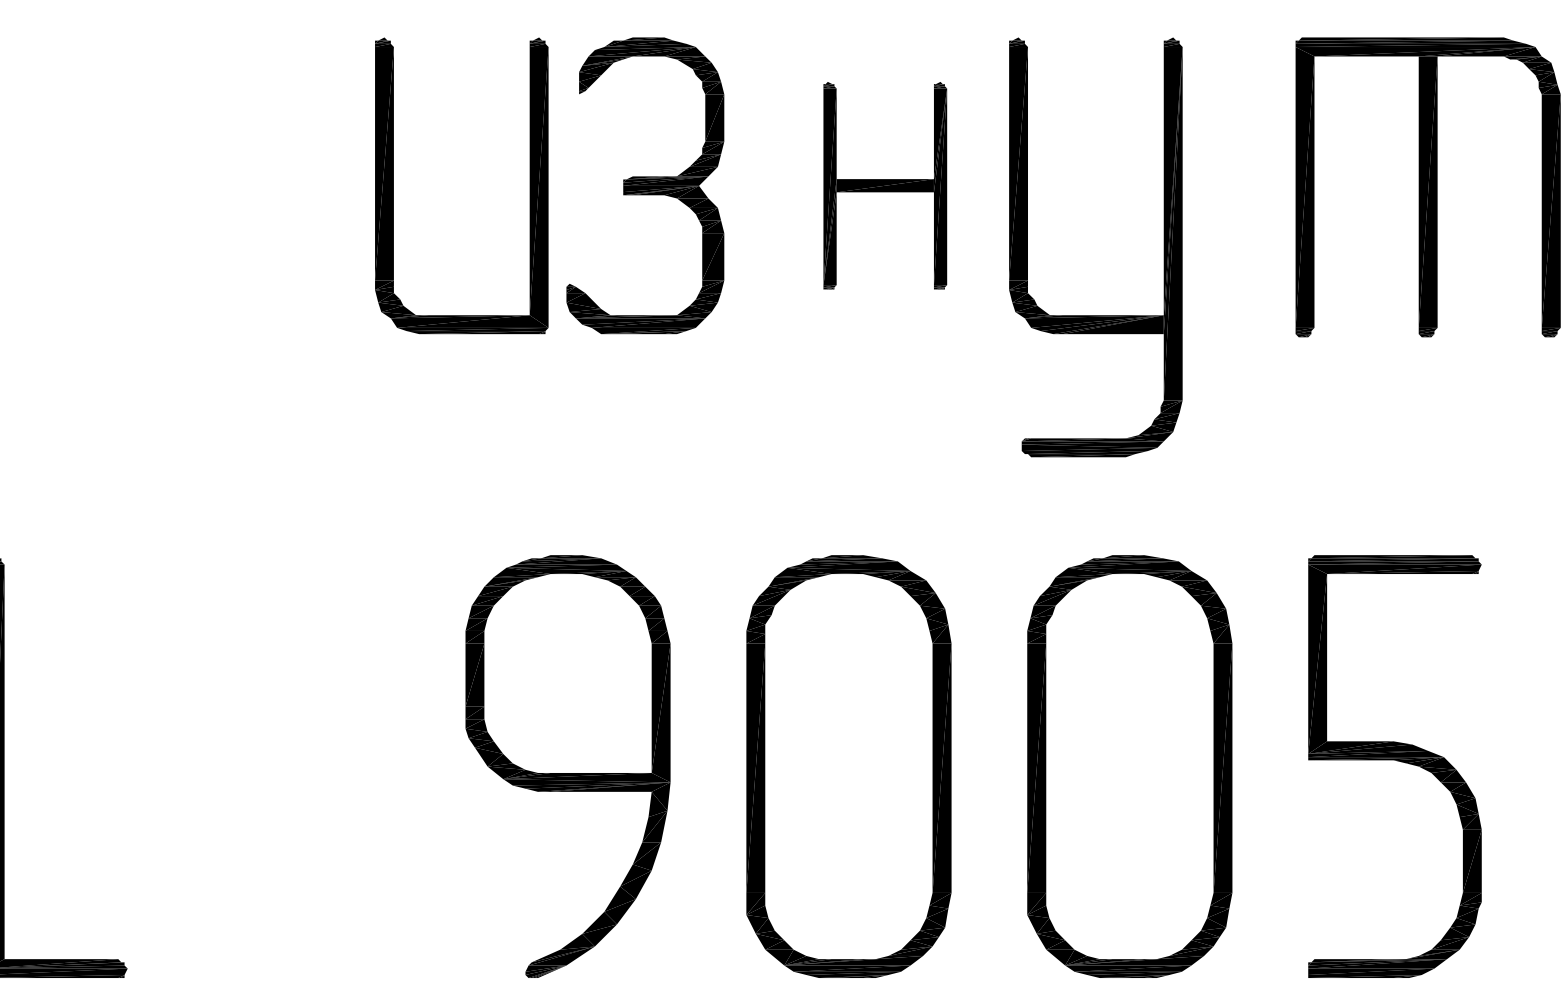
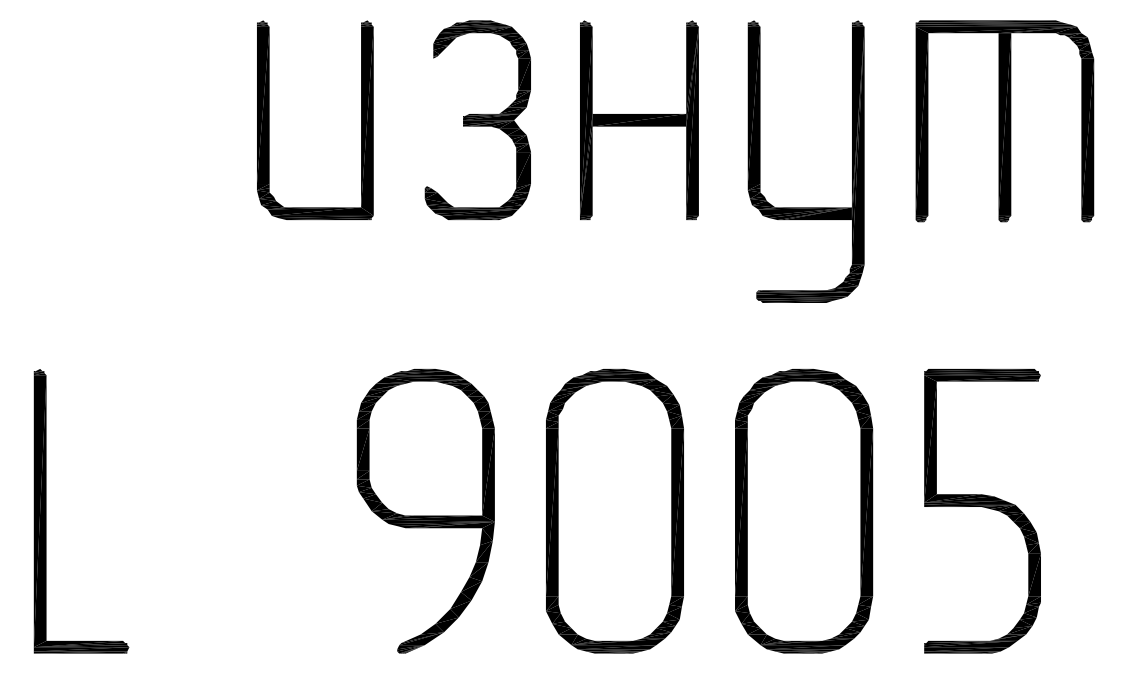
part: (393, 184) -> (269, 119), moved
part: (885, 184) -> (639, 119), size x1.43
part: (1027, 247) -> (760, 161), moved

